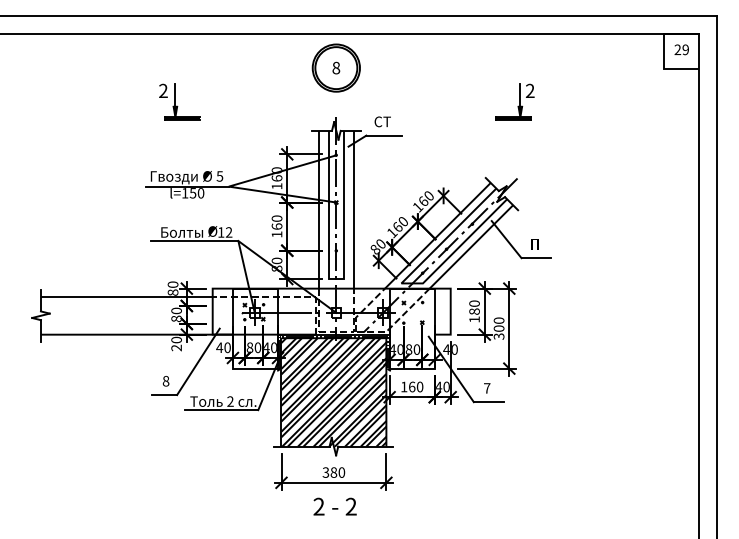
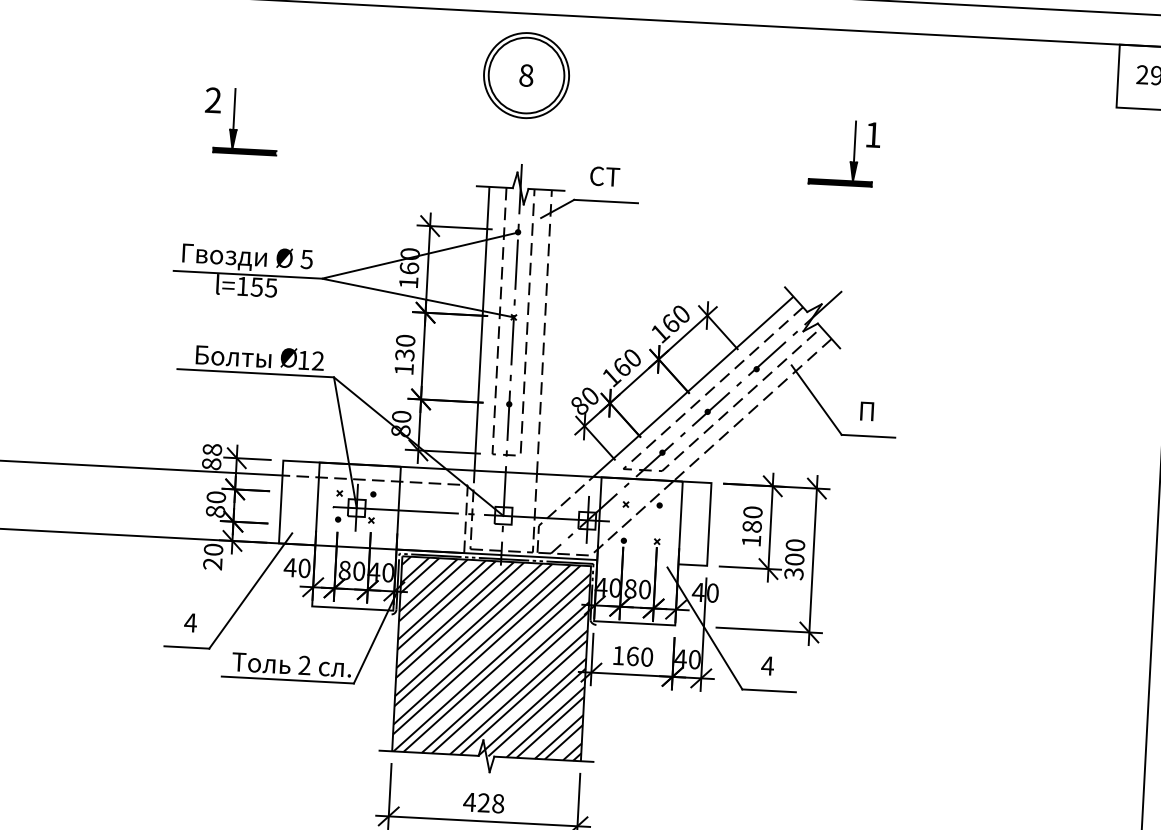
text: (529, 90) -> (871, 134), 2 -> 1
text: (200, 193) -> (270, 288), l=150 -> l=155
line: (353, 209) -> (544, 331), solid -> dashed
text: (276, 226) -> (403, 354), 160 -> 130
line: (471, 246) -> (752, 409), solid -> dashed
line: (336, 279) -> (506, 455), solid -> dashed
line: (405, 283) -> (630, 469), solid -> dashed
text: (173, 284) -> (213, 449), 80 -> 88
text: (165, 380) -> (189, 621), 8 -> 4
text: (486, 388) -> (766, 666), 7 -> 4
text: (333, 472) -> (483, 802), 380 -> 428

